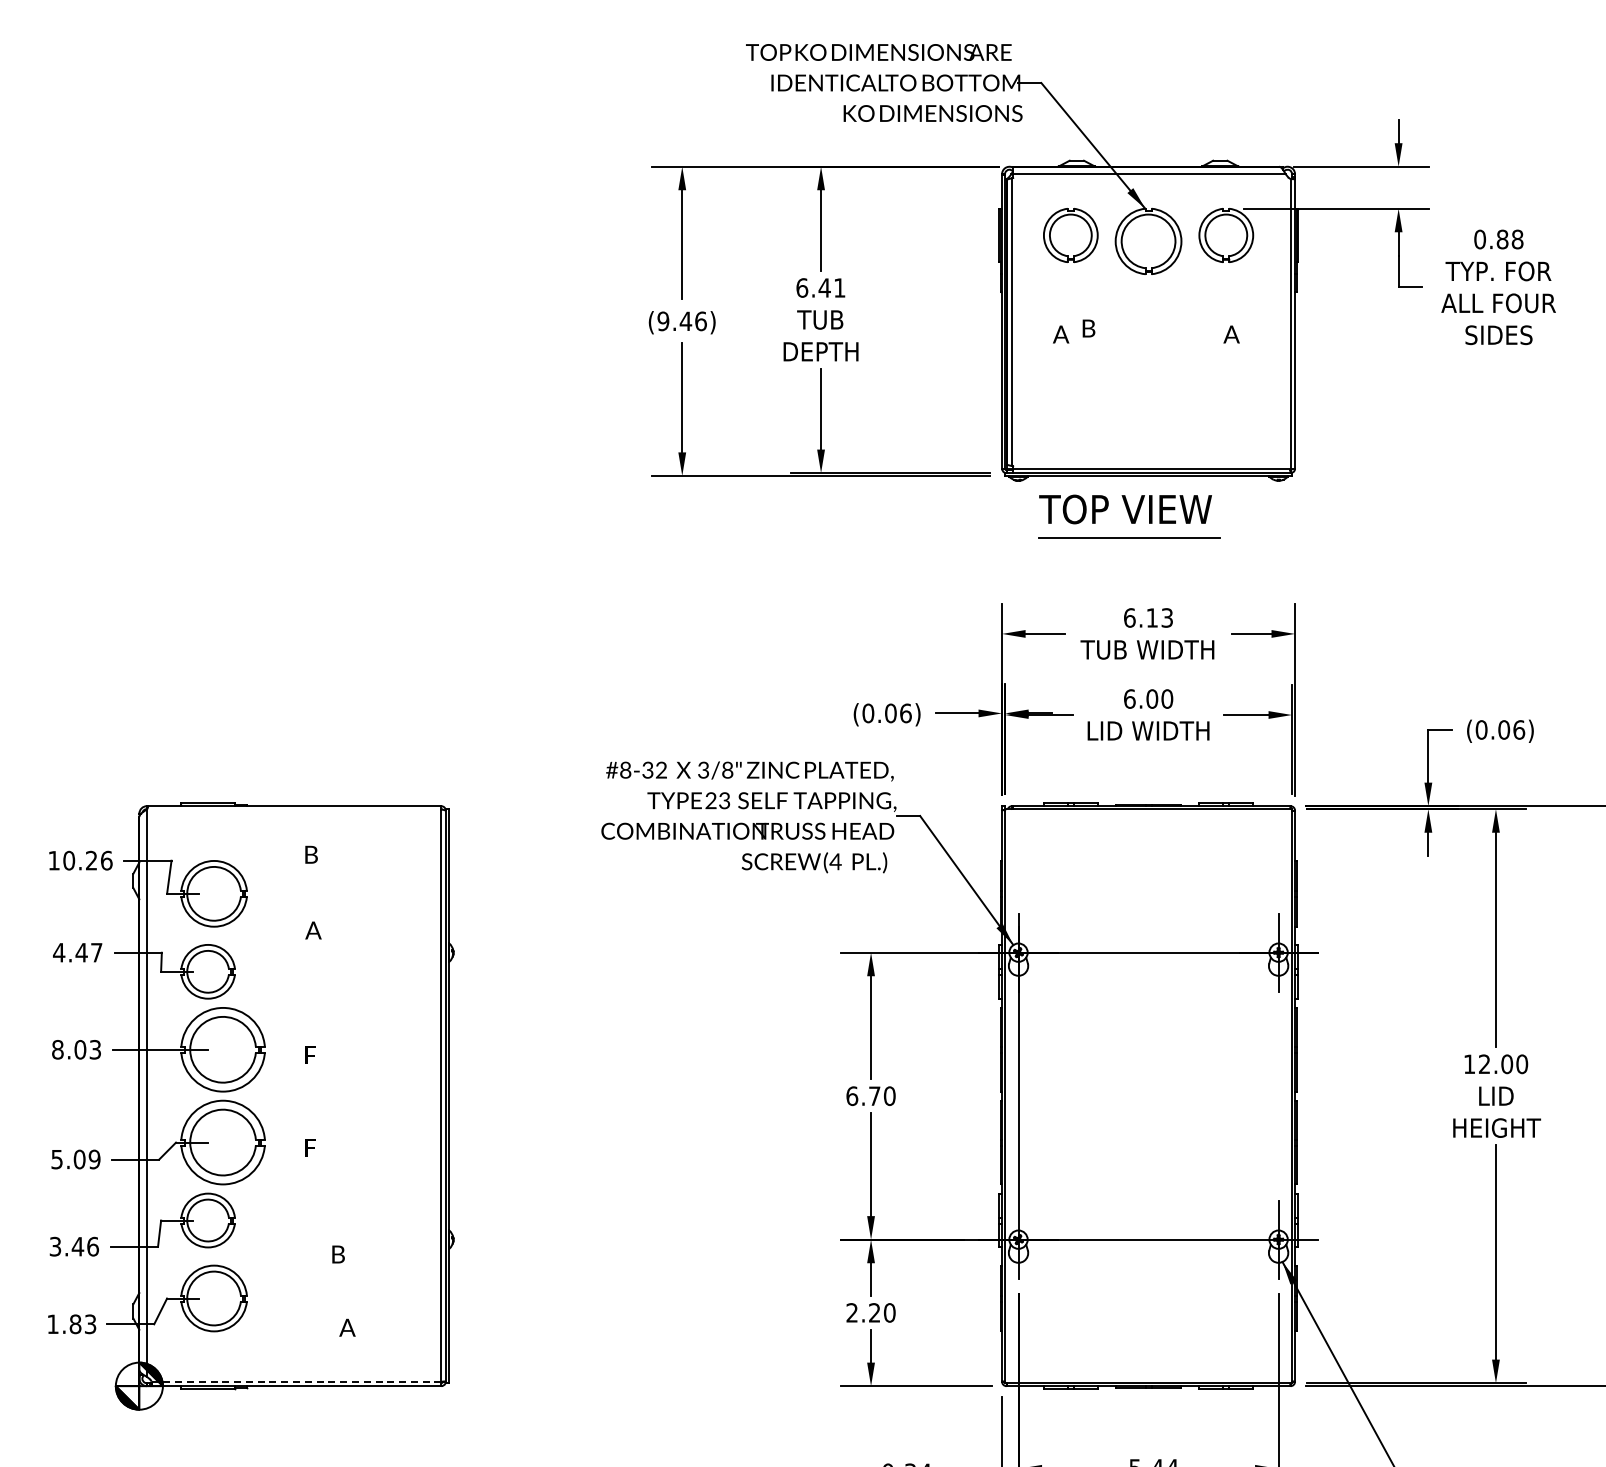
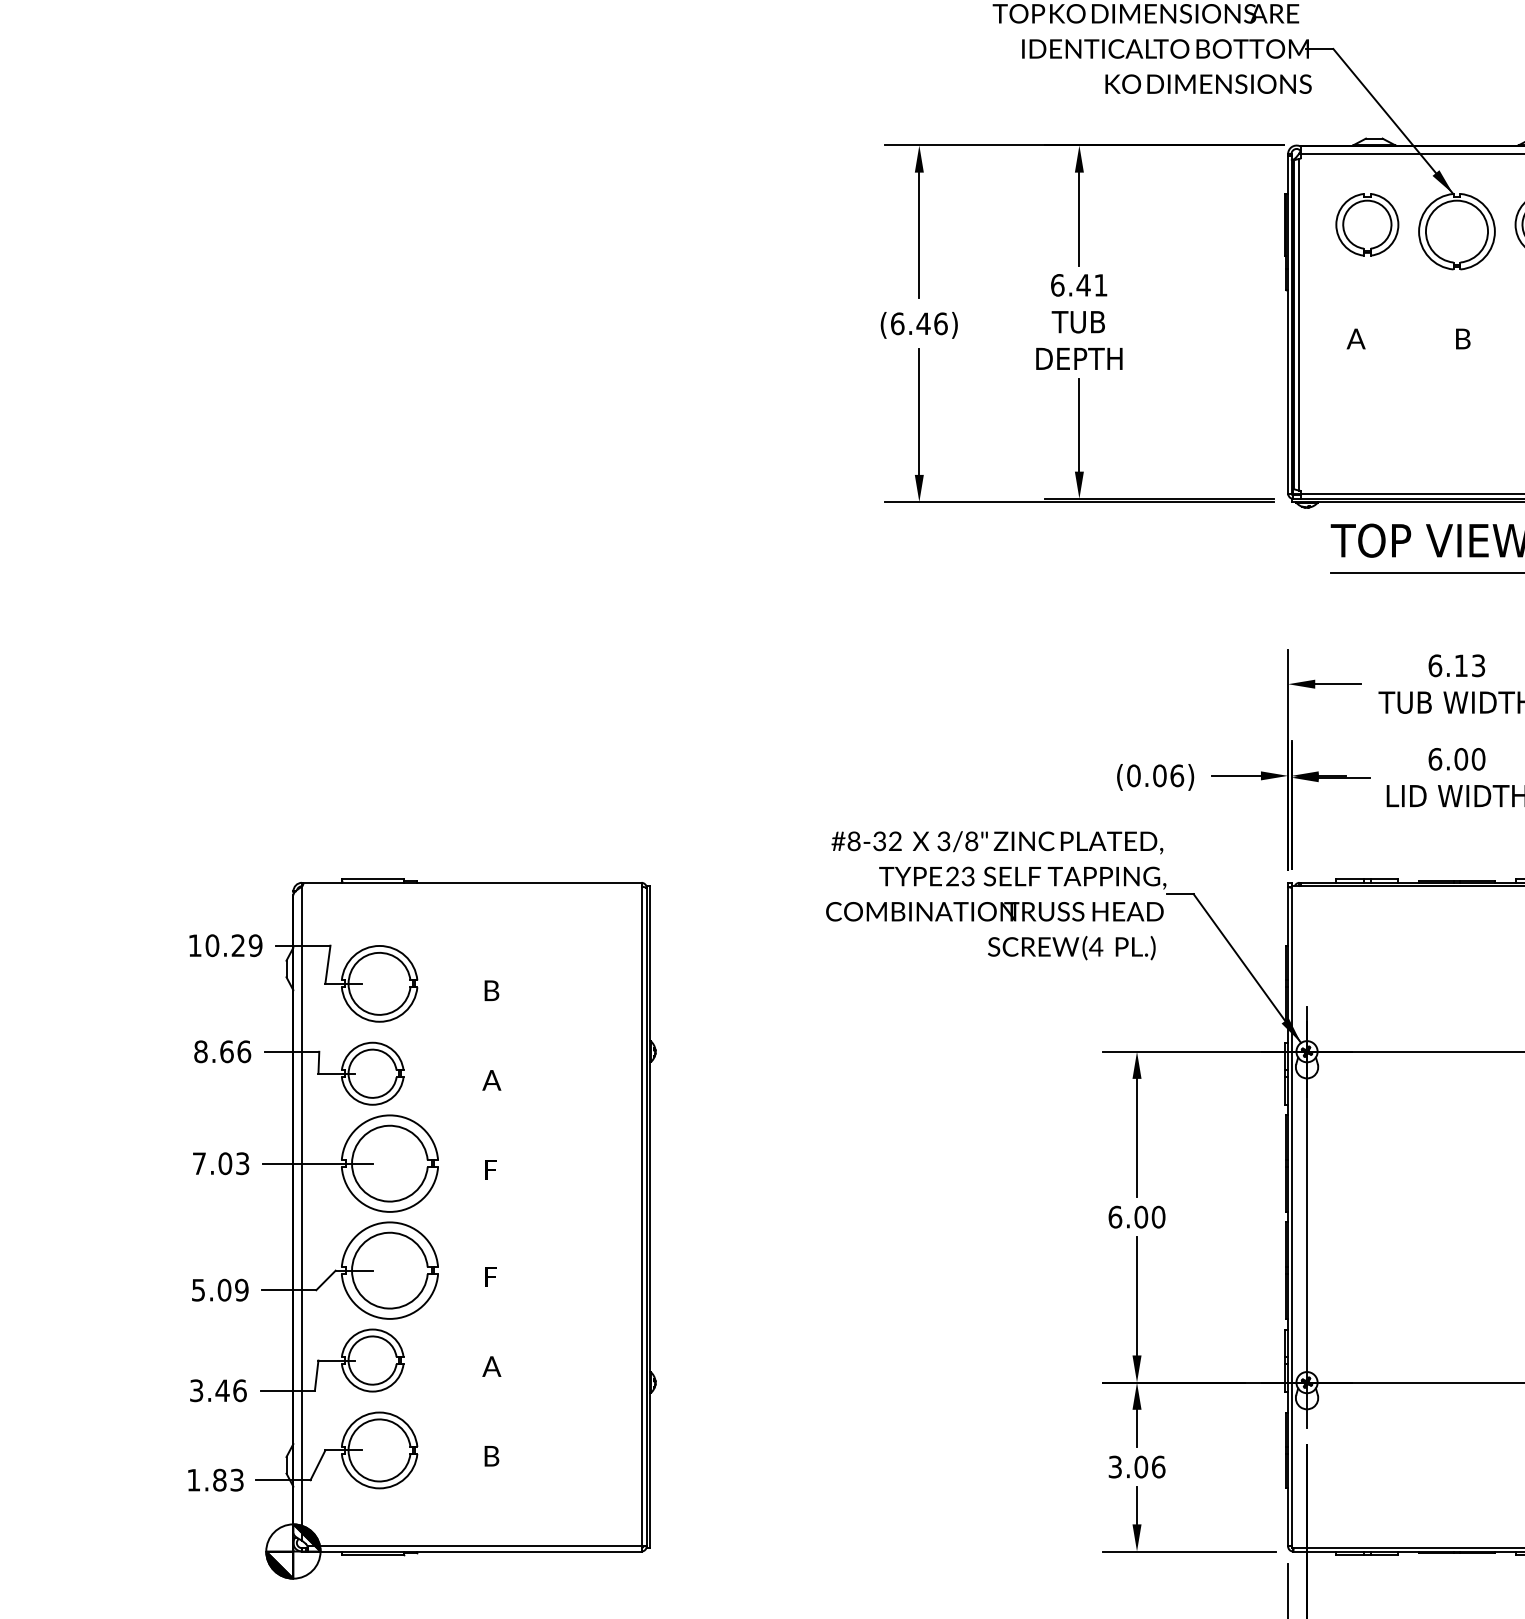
text: (663, 321) -> (897, 323), (9.46) -> (6.46)
text: (1088, 328) -> (1462, 338), moved
text: (311, 854) -> (491, 990), moved
text: (106, 860) -> (255, 945), 10.26 -> 10.29
text: (313, 930) -> (491, 1080), moved
text: (77, 952) -> (222, 1051), 4.47 -> 8.66
text: (57, 1049) -> (198, 1163), 8.03 -> 7.03
text: (874, 1096) -> (1140, 1217), 6.70 -> 6.00
text: (338, 1254) -> (491, 1456), moved
text: (870, 1312) -> (1136, 1466), 2.20 -> 3.06
text: (347, 1327) -> (491, 1366), moved
line: (296, 1381) -> (474, 1546), dashed -> solid

